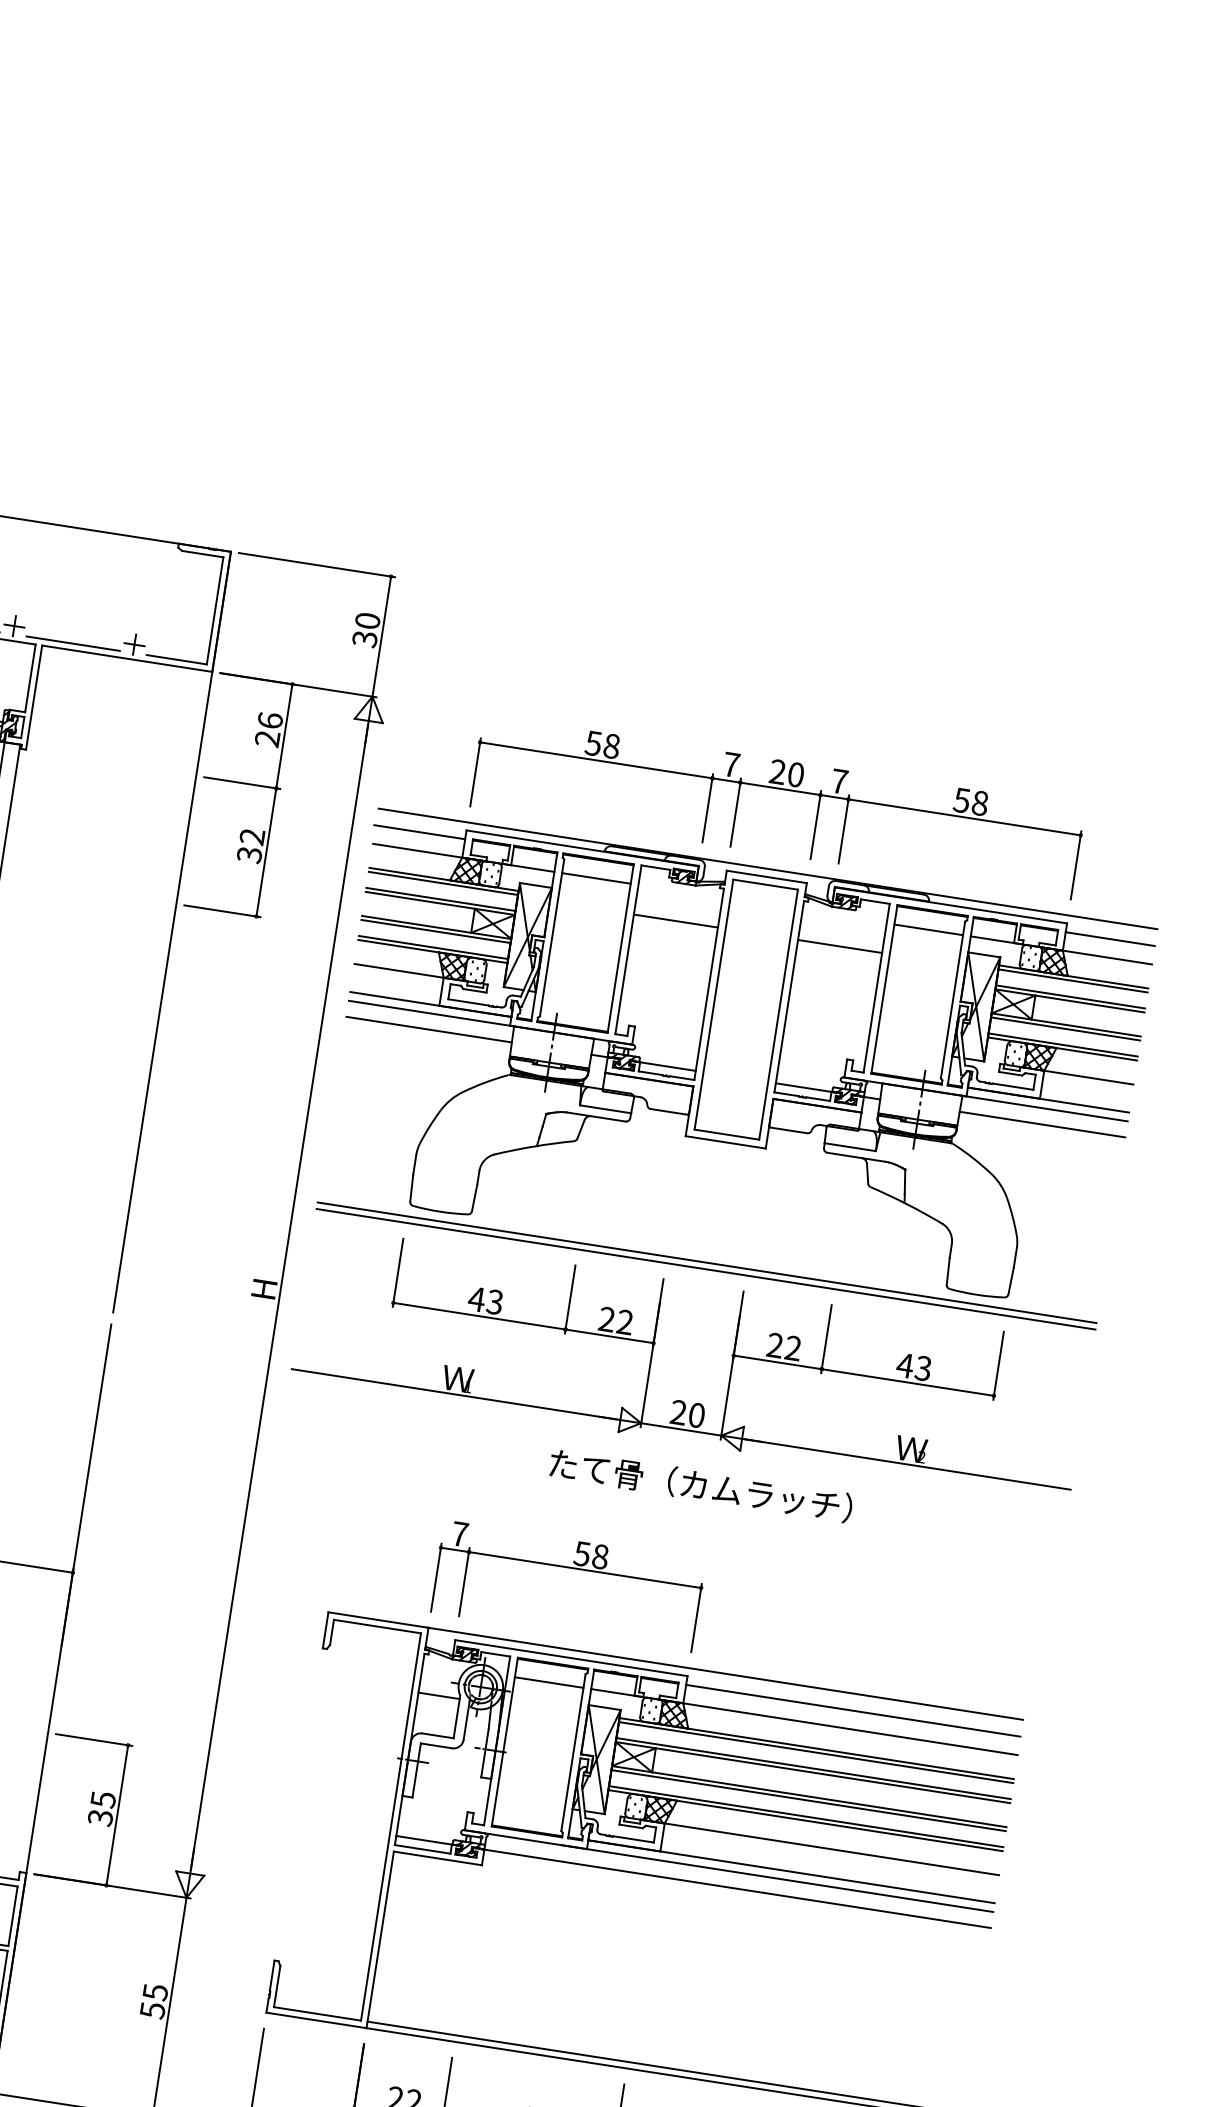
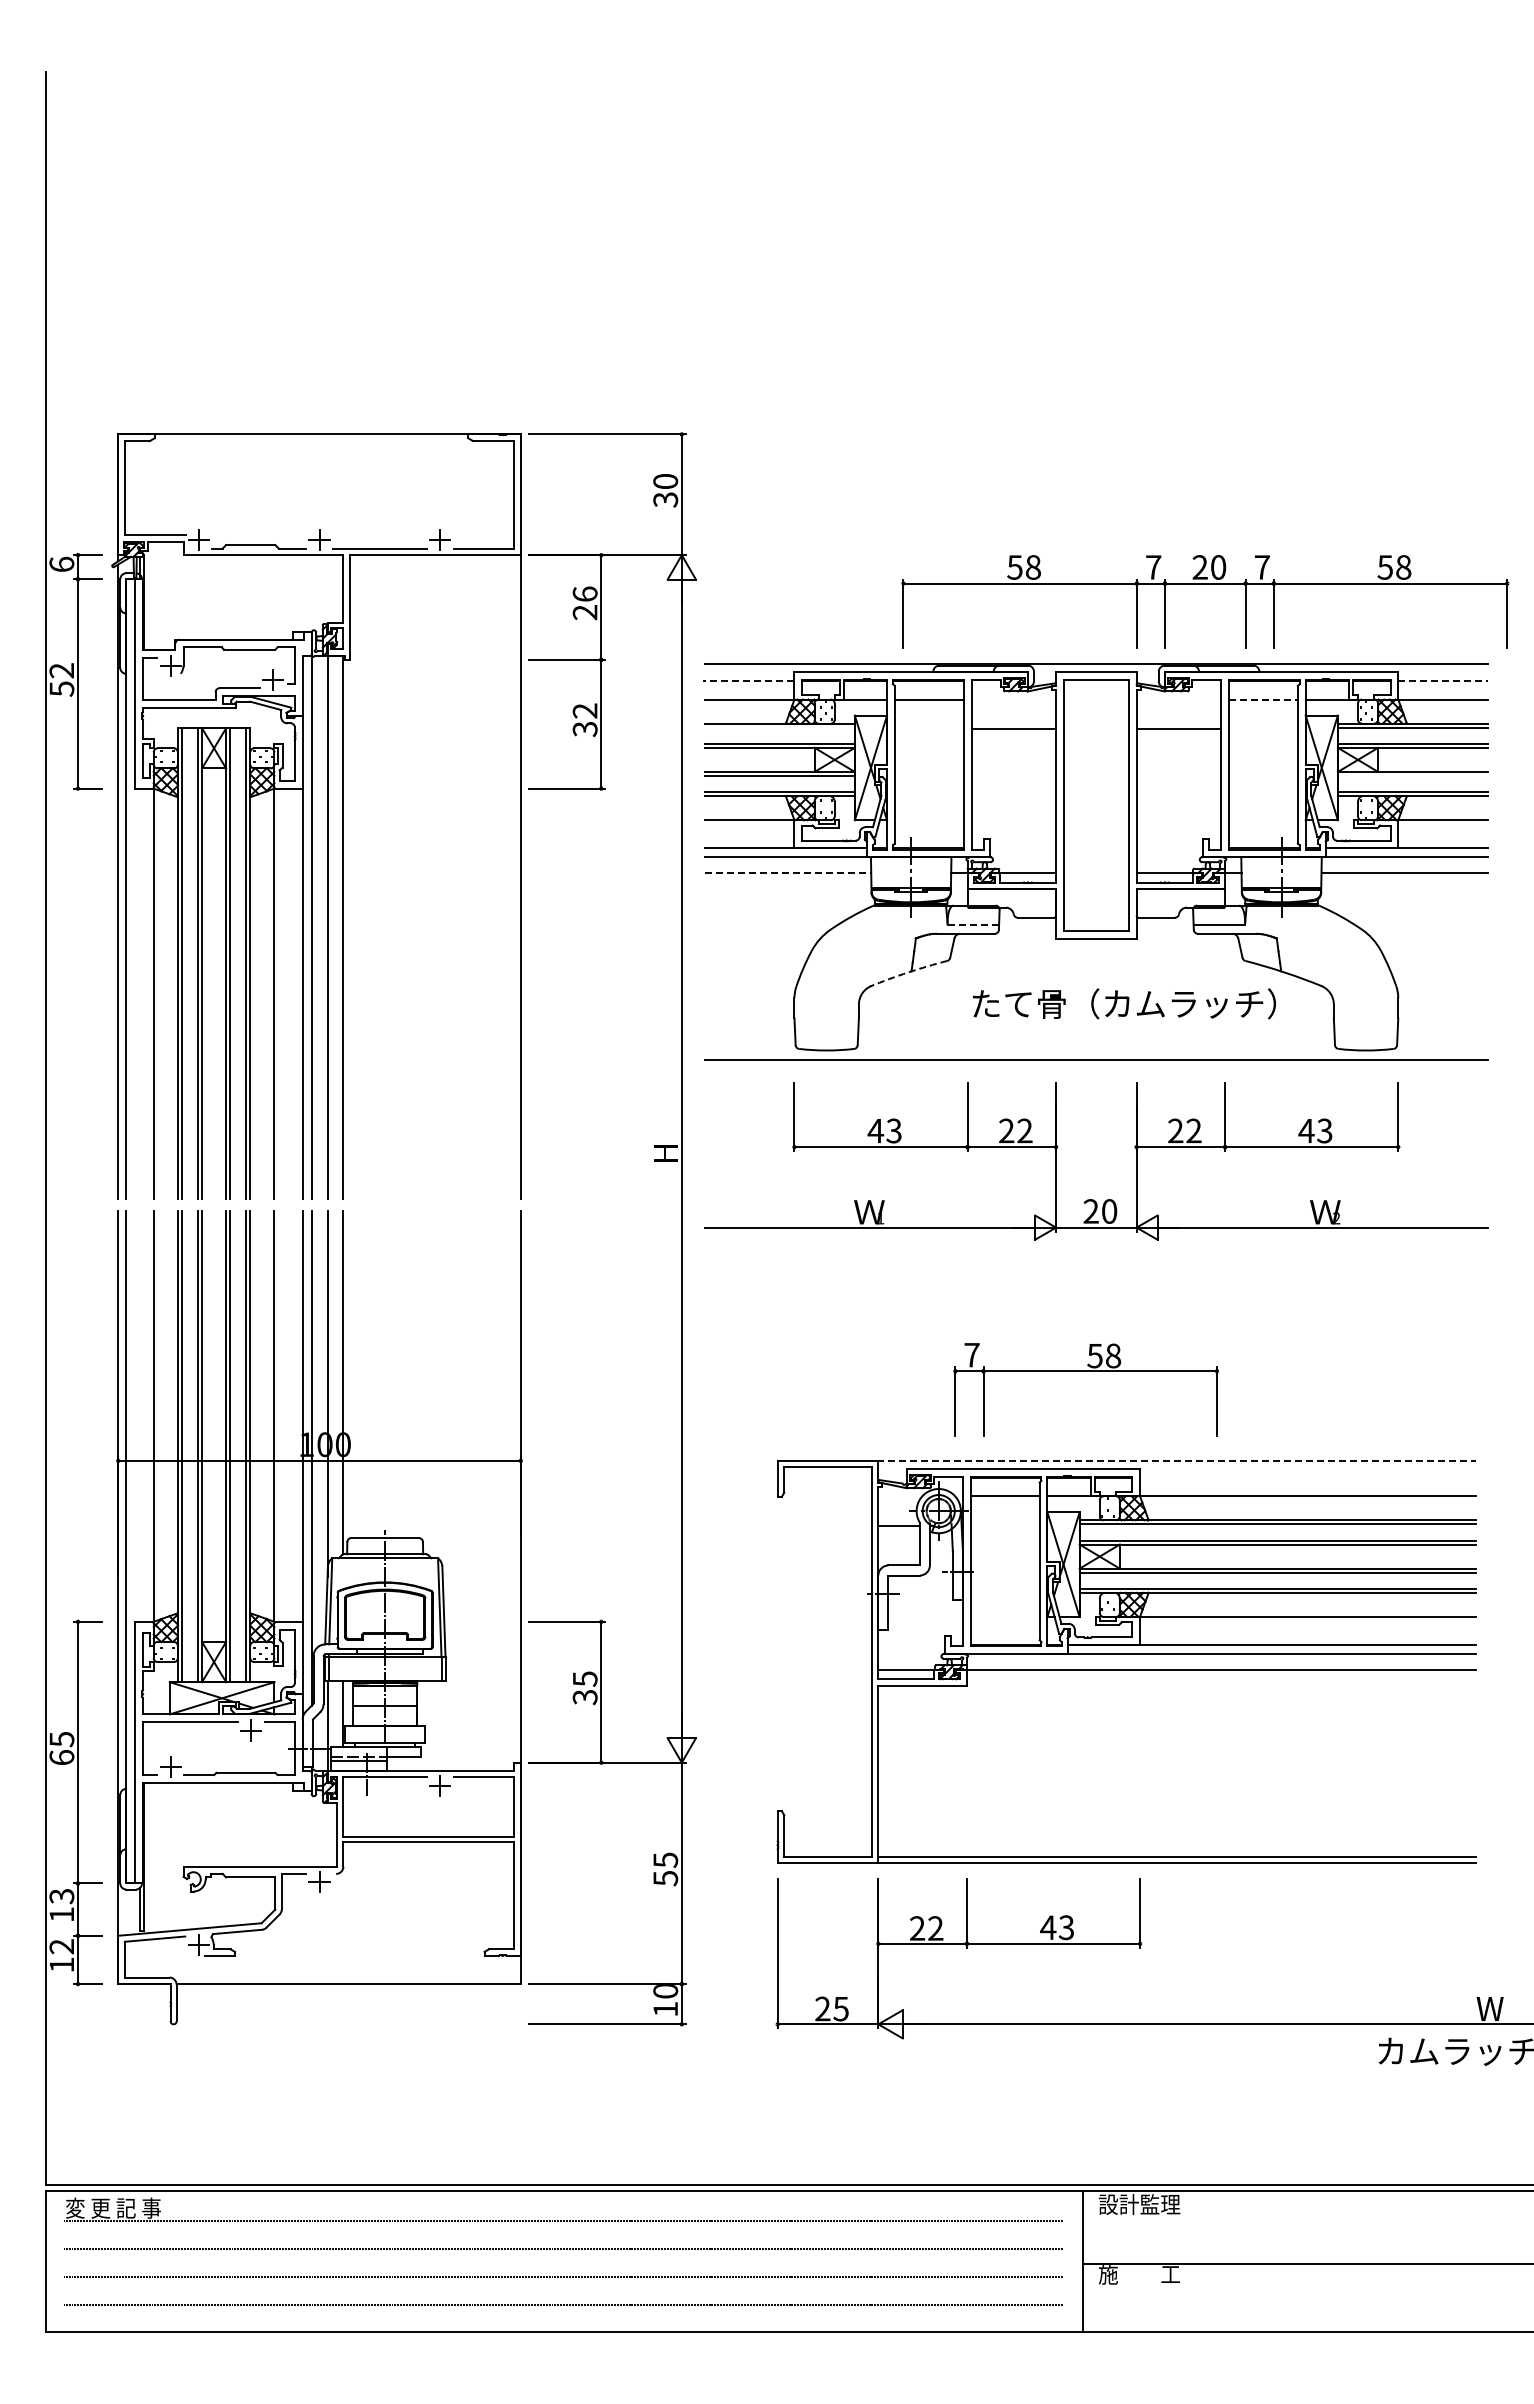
part: (780, 789) -> (1205, 584), moved
line: (419, 832) -> (748, 681), solid -> dashed
line: (443, 883) -> (779, 727), removed
line: (928, 929) -> (1263, 699), solid -> dashed
line: (1110, 939) -> (1443, 681), solid -> dashed
line: (429, 1029) -> (788, 873), solid -> dashed
line: (1065, 1029) -> (1412, 776), removed
line: (605, 1109) -> (973, 924), solid -> dashed
arc: (533, 1146) -> (908, 972), solid -> dashed
line: (705, 1269) -> (1095, 1066), removed
text: (700, 1485) -> (1123, 1003), moved
part: (571, 1568) -> (1086, 1371), moved
line: (726, 1673) -> (1177, 1460), solid -> dashed
line: (853, 1710) -> (1308, 1477), removed

